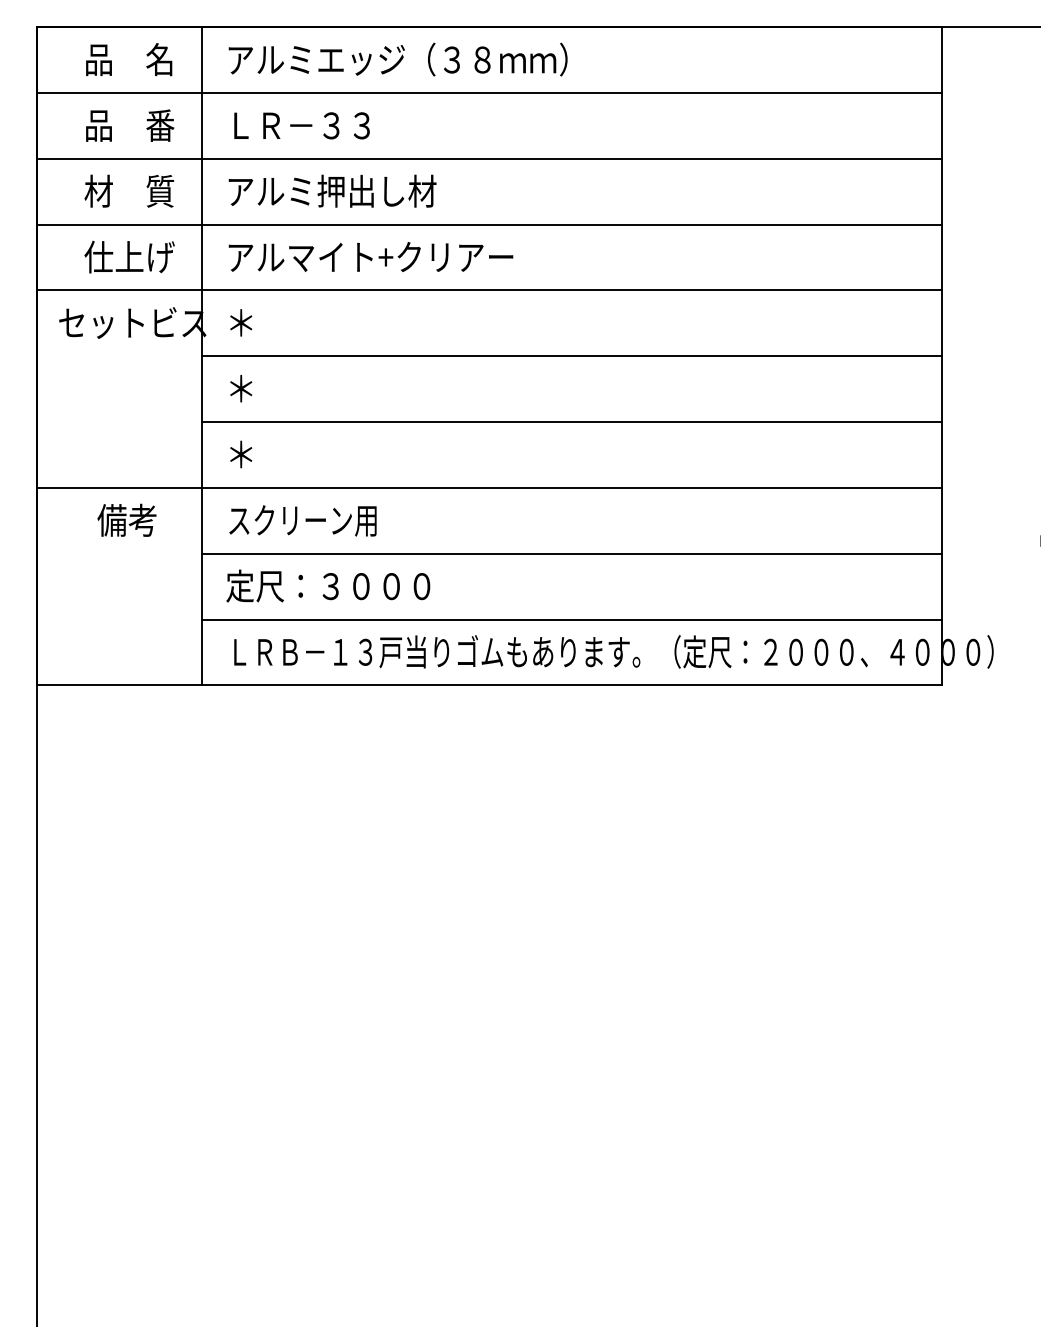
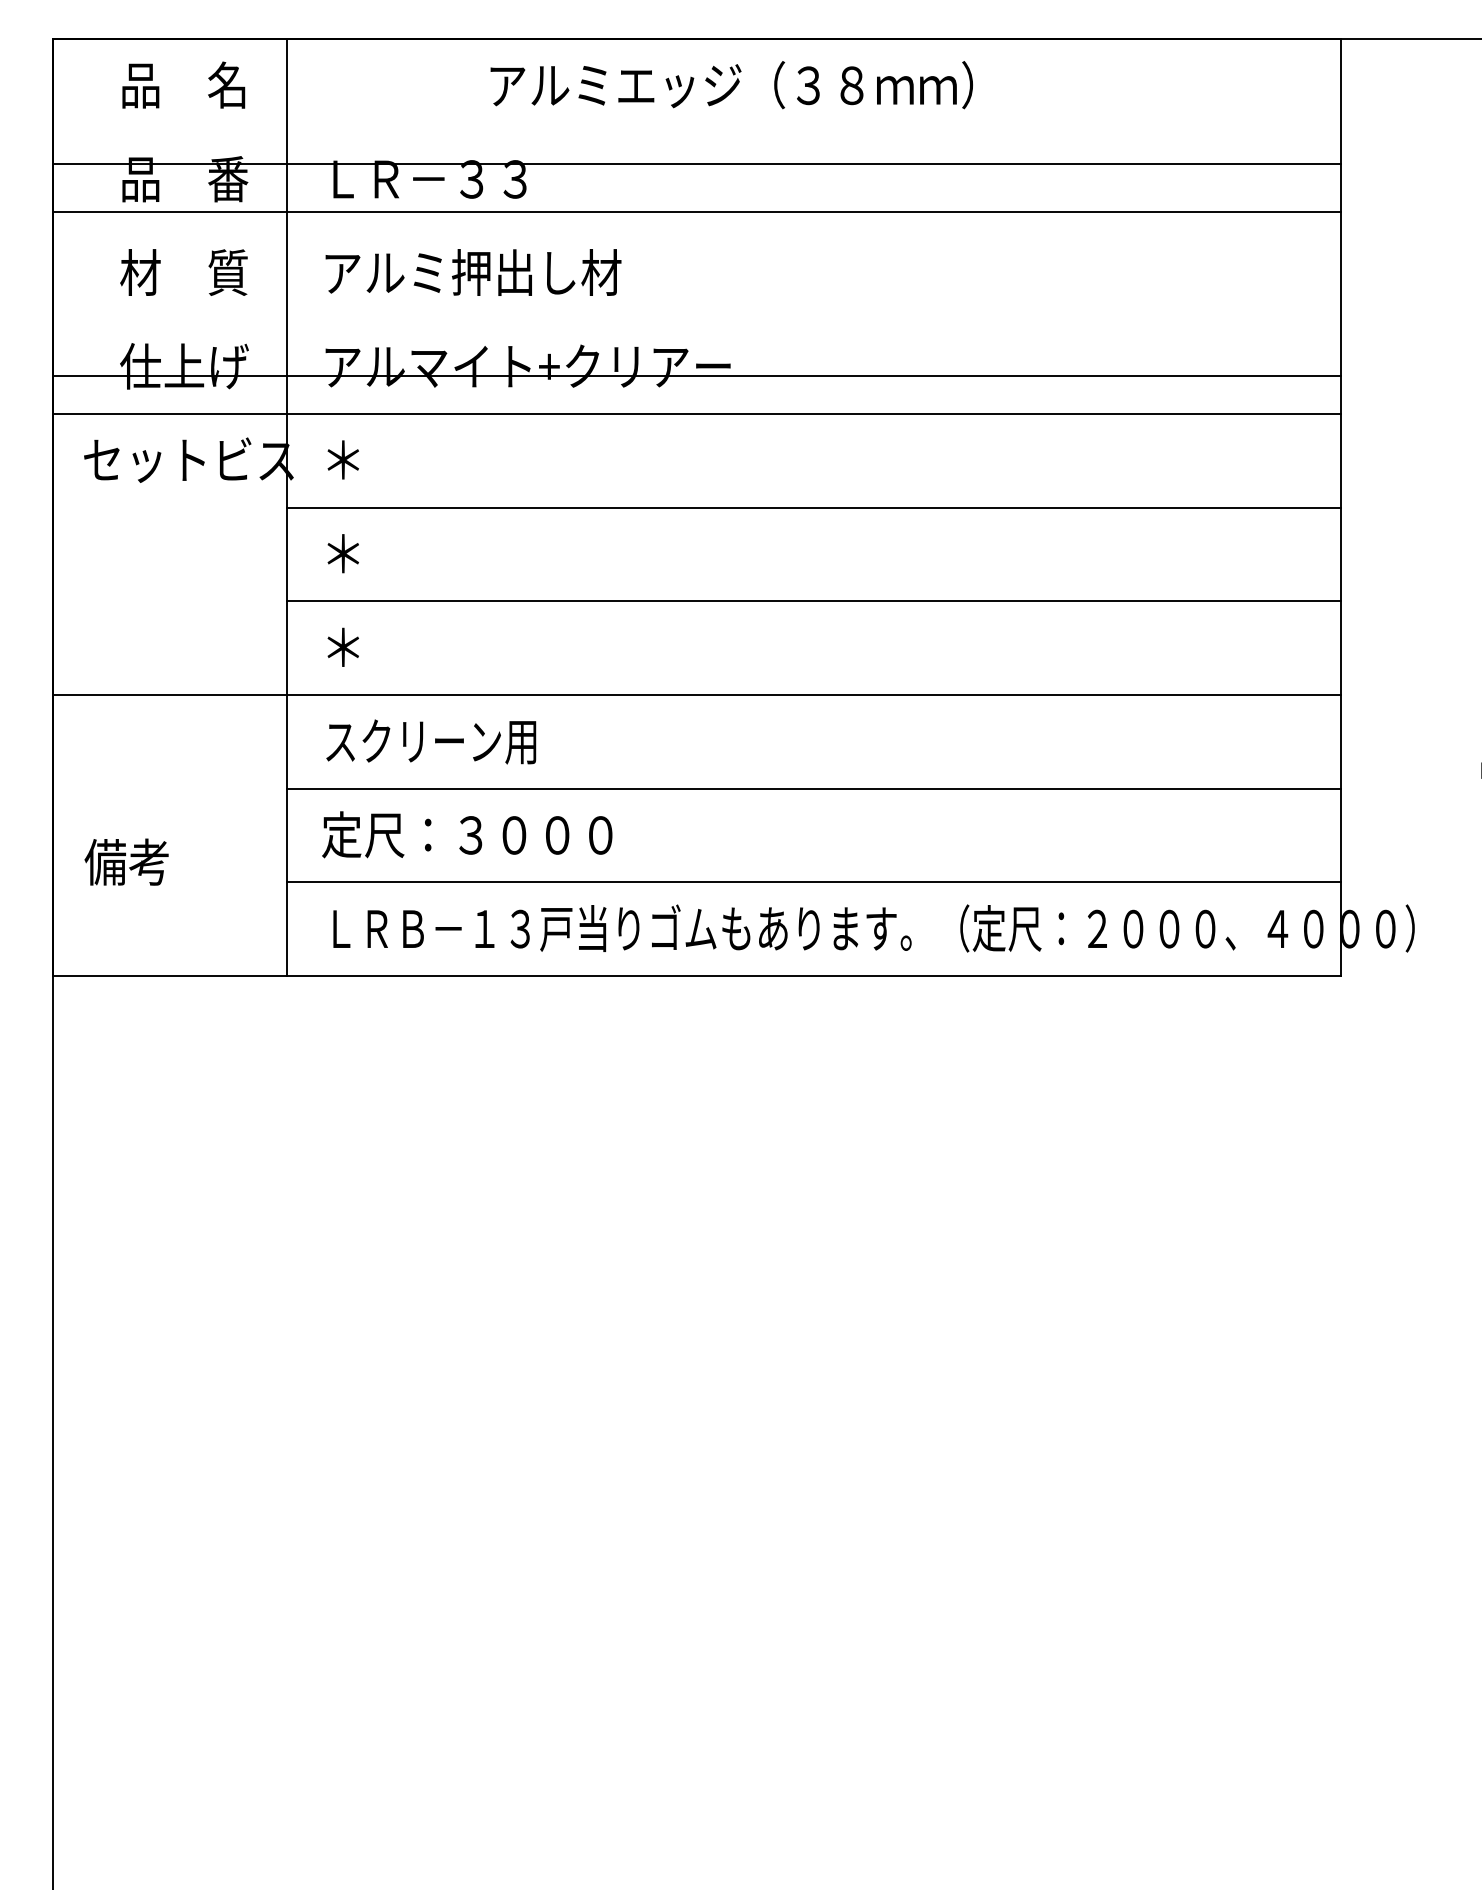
text: (397, 59) -> (731, 85), moved
line: (489, 92) -> (696, 211), moved
line: (489, 158) -> (696, 164), moved
line: (489, 224) -> (696, 376), moved
text: (126, 519) -> (126, 861), moved

